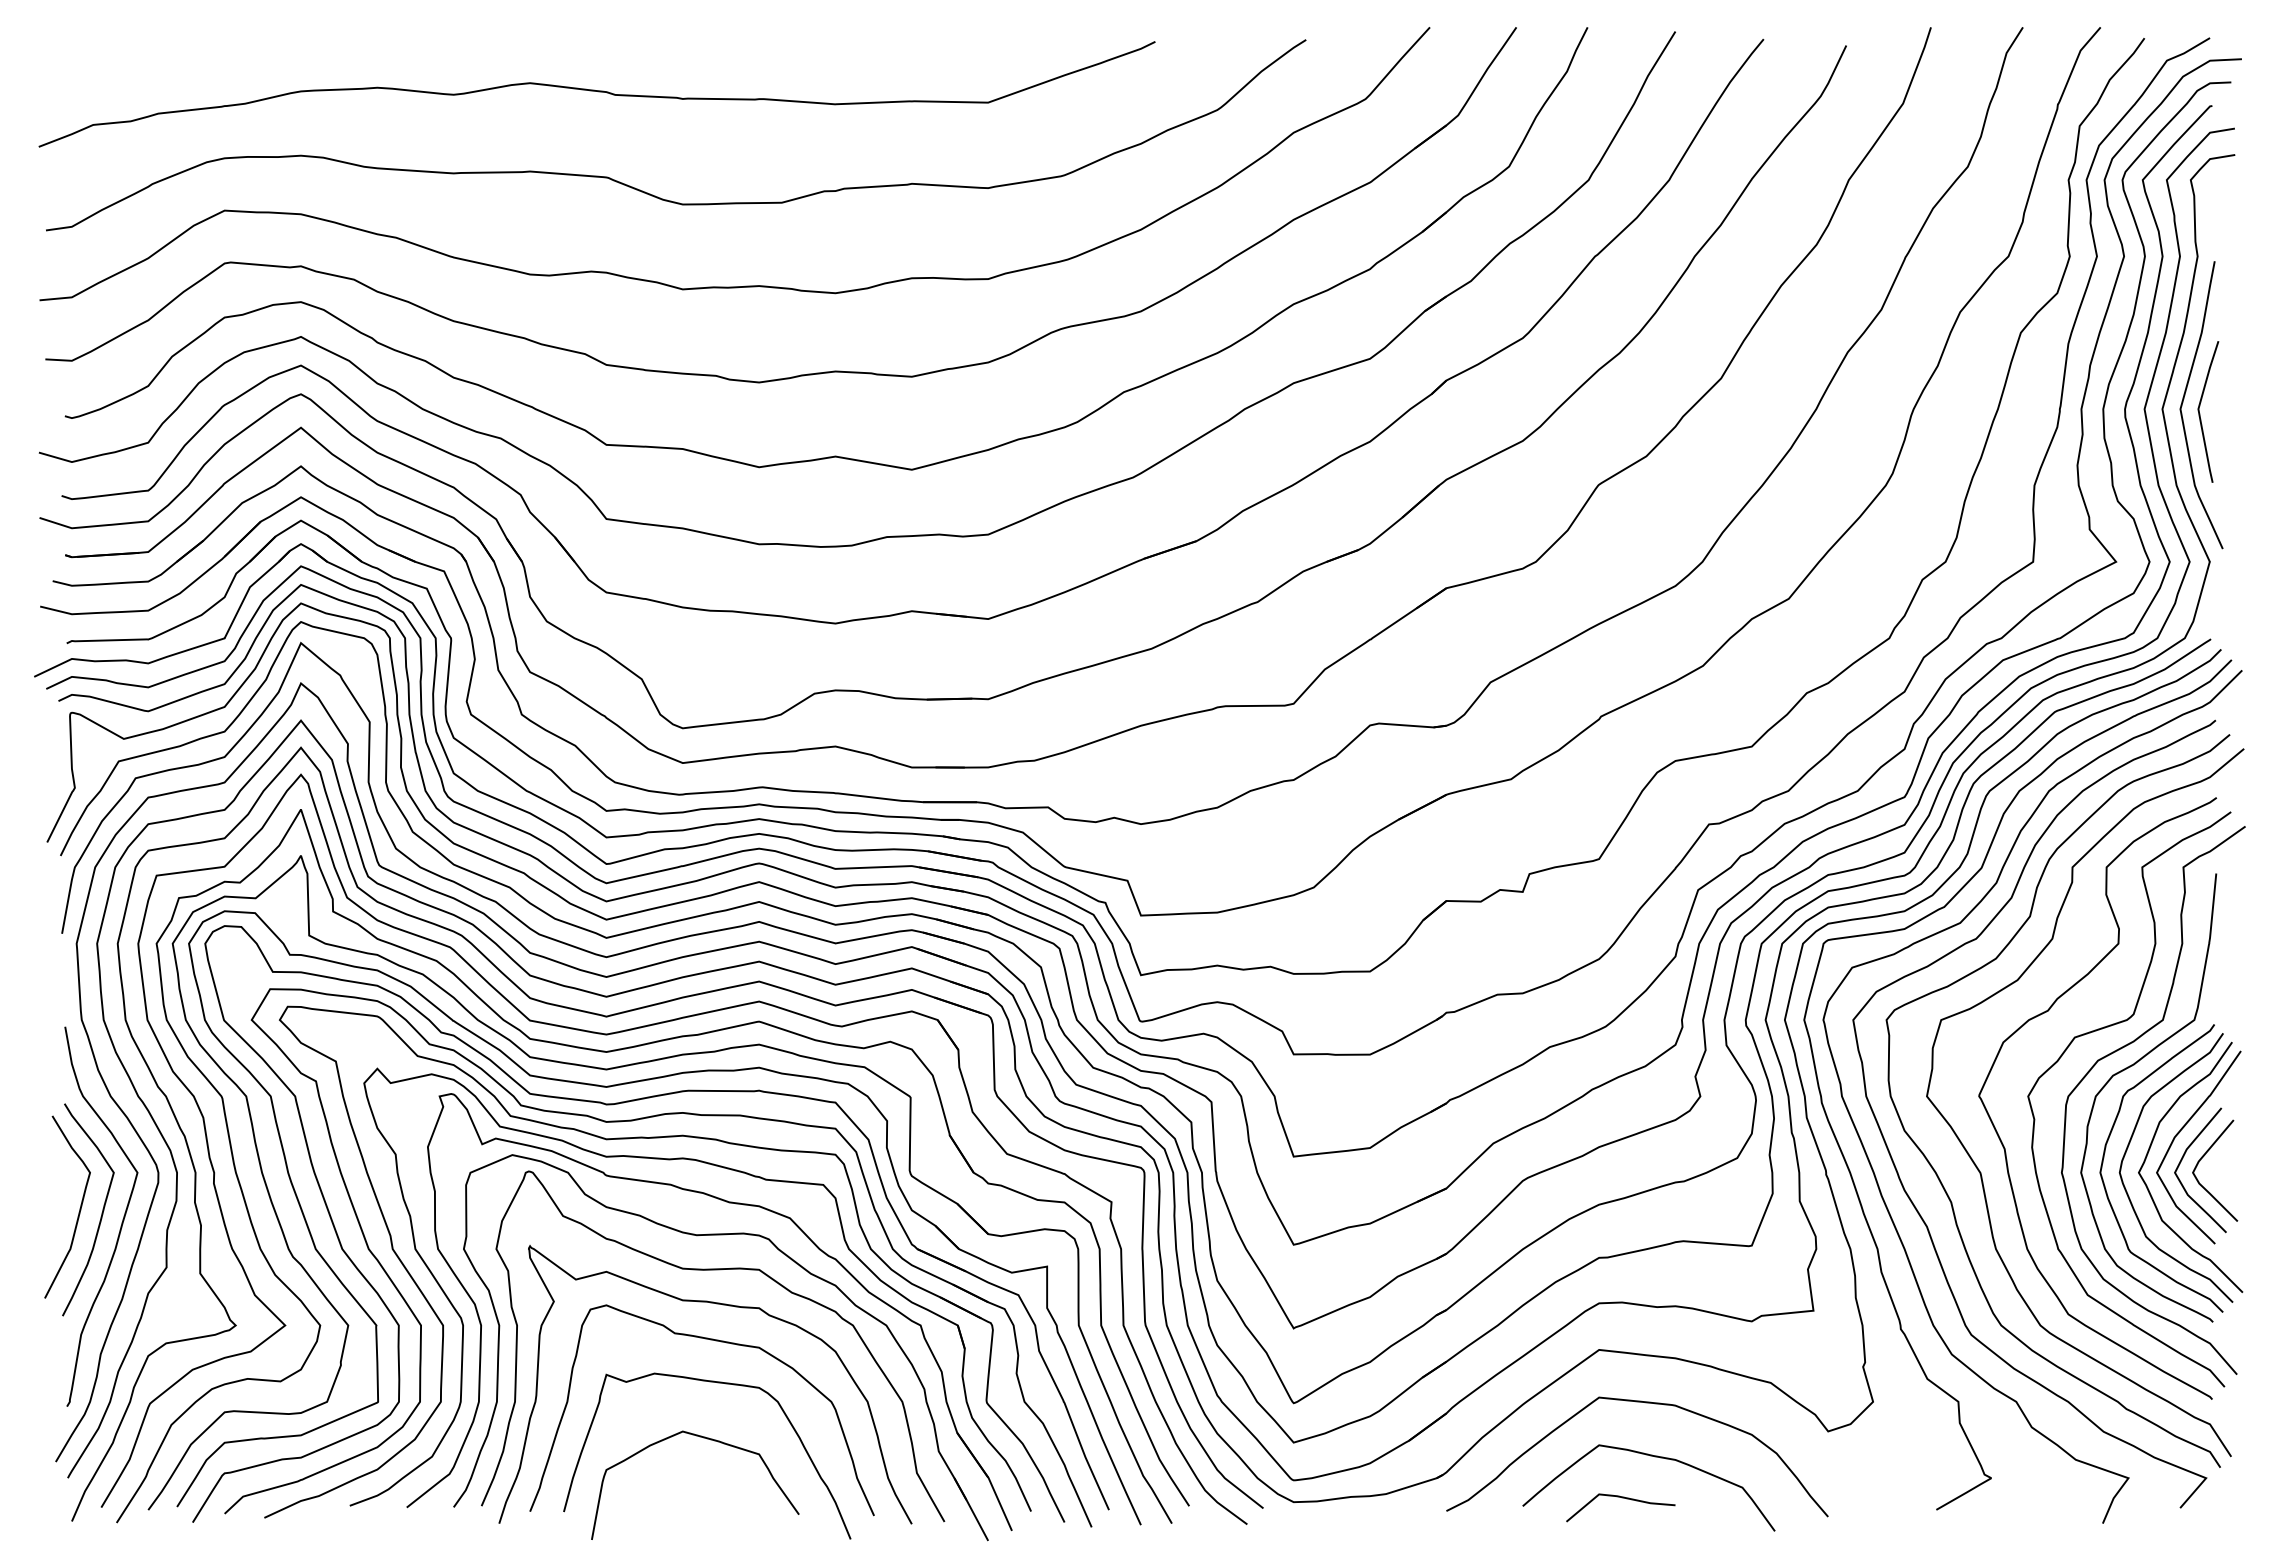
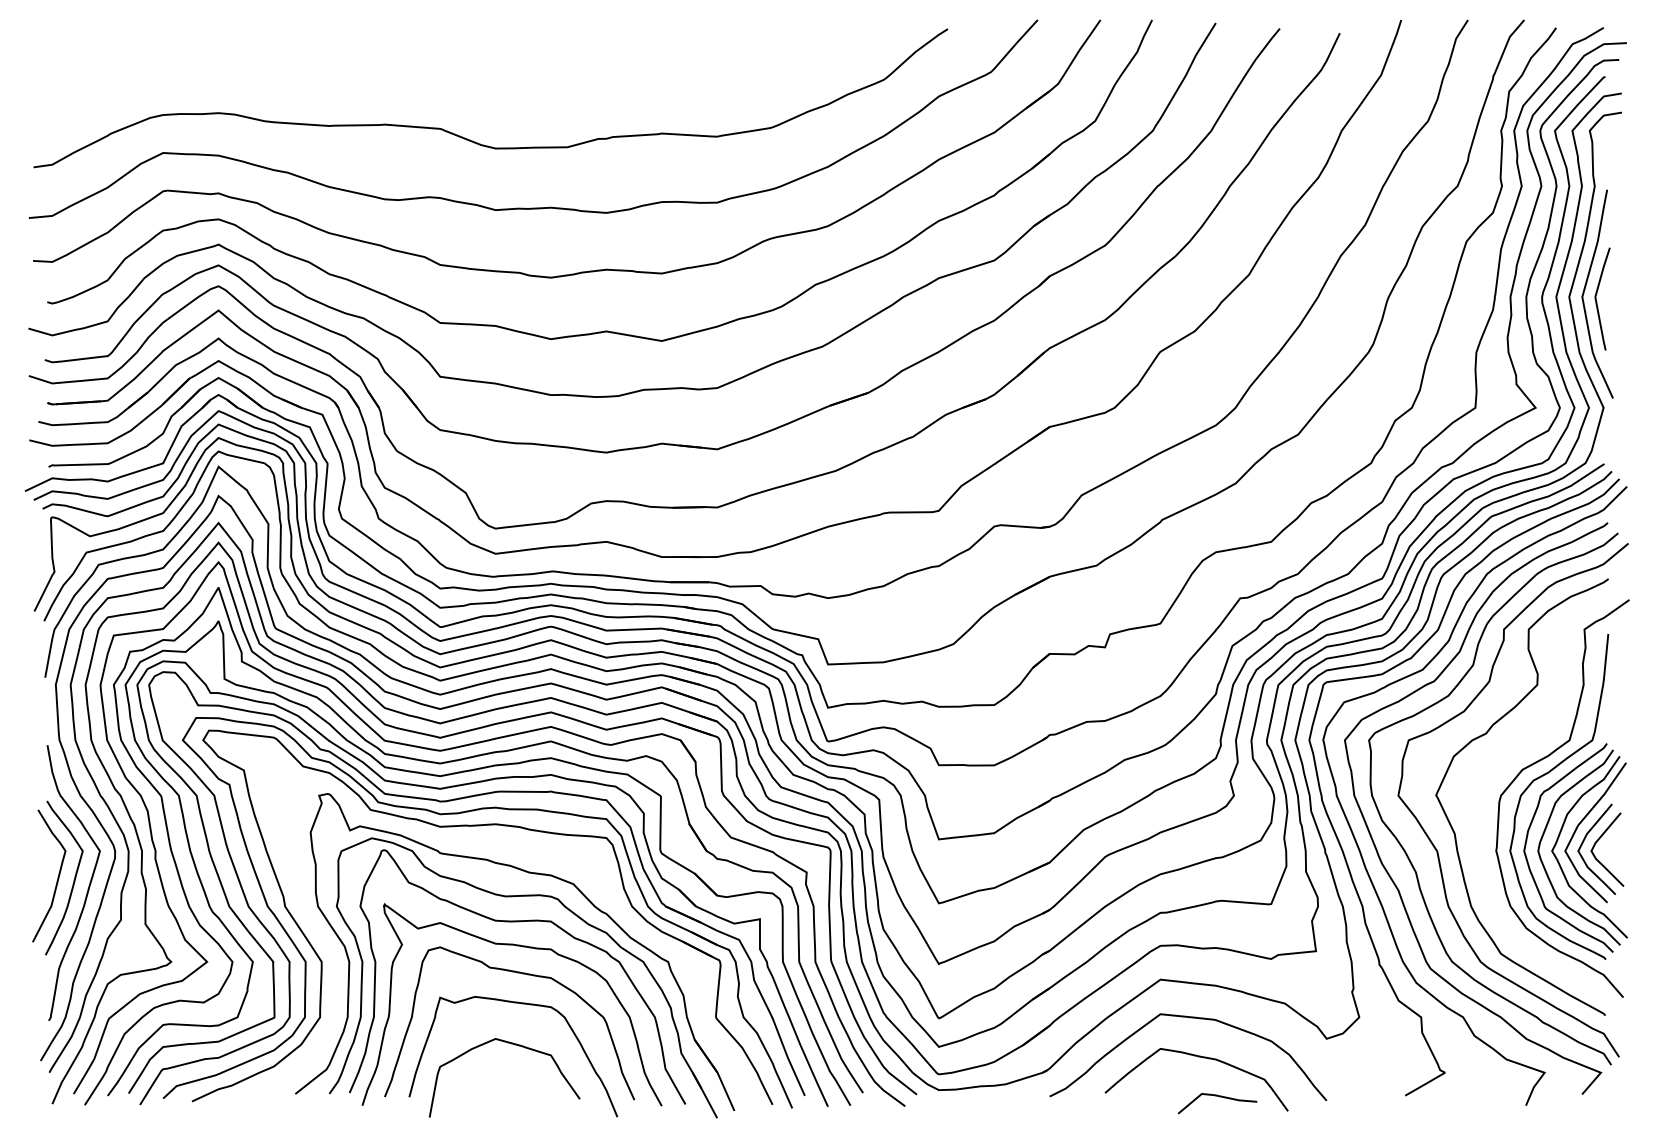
curve: (598, 92) -> (434, 67), removed
curve: (2105, 1028) -> (1527, 746), removed
part: (719, 1167) -> (522, 847), removed
line: (1622, 1498) -> (1218, 1096), moved

